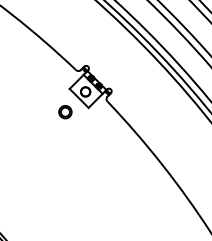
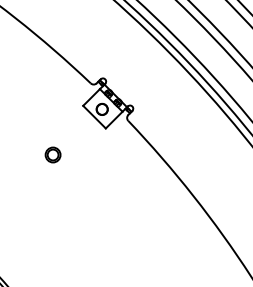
part: (65, 112) -> (53, 155), moved

